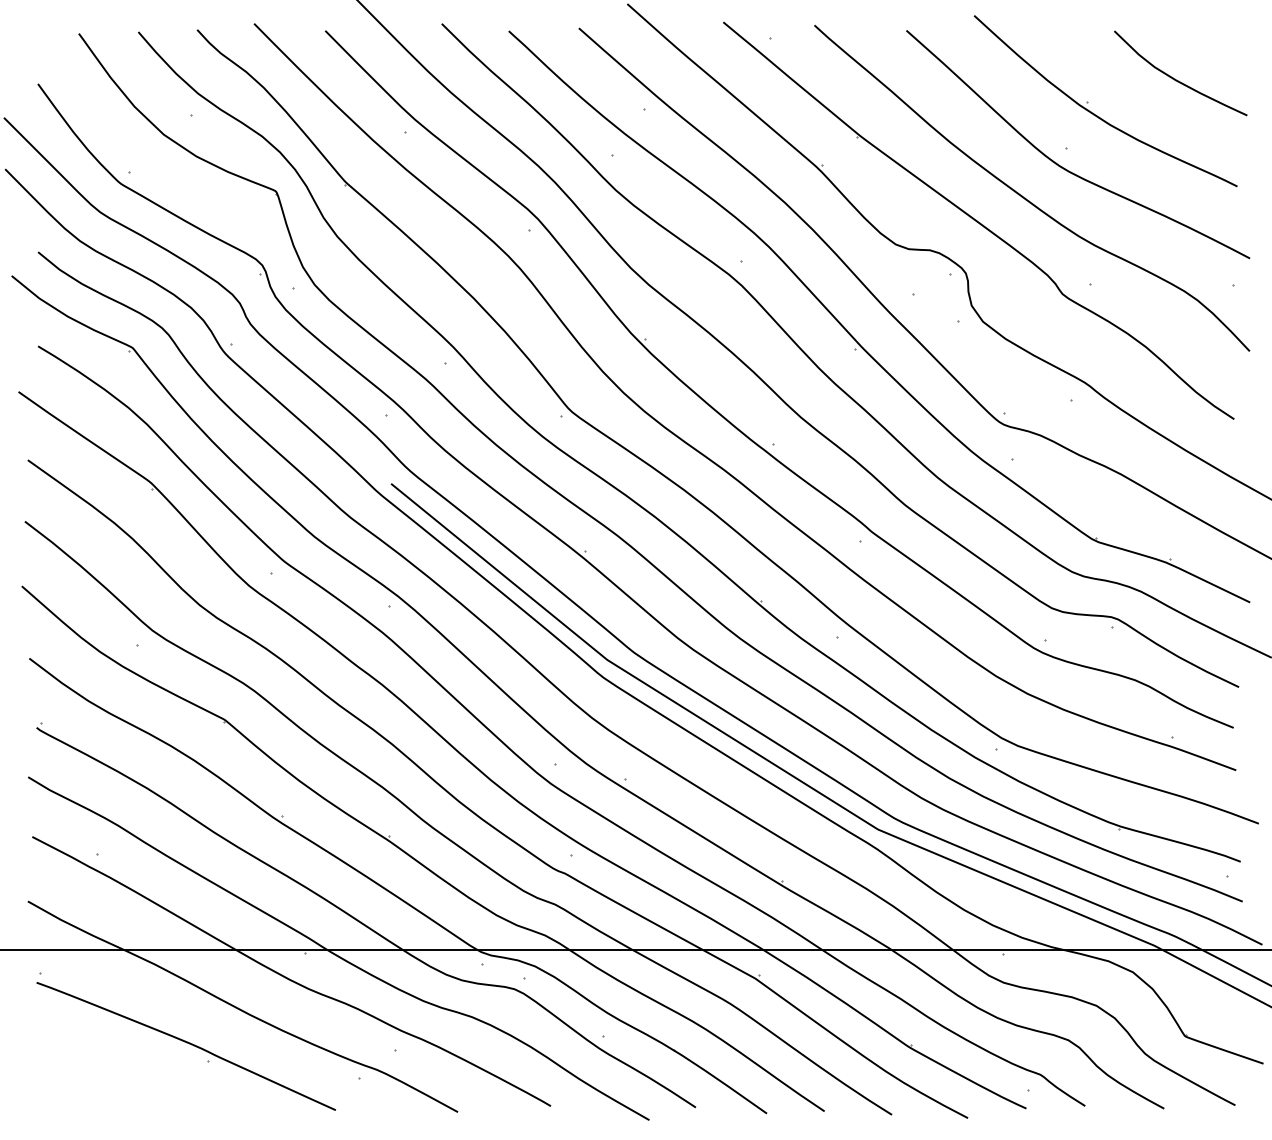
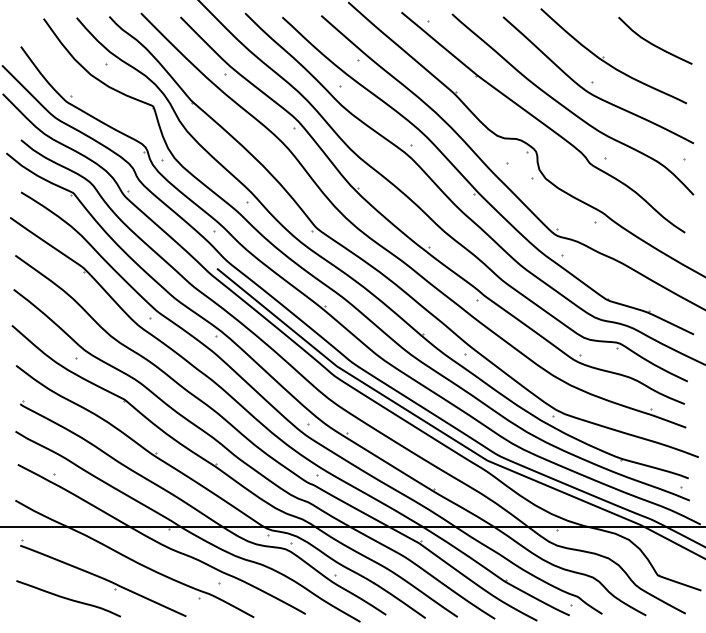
curve: (123, 1077) -> (68, 598), added

